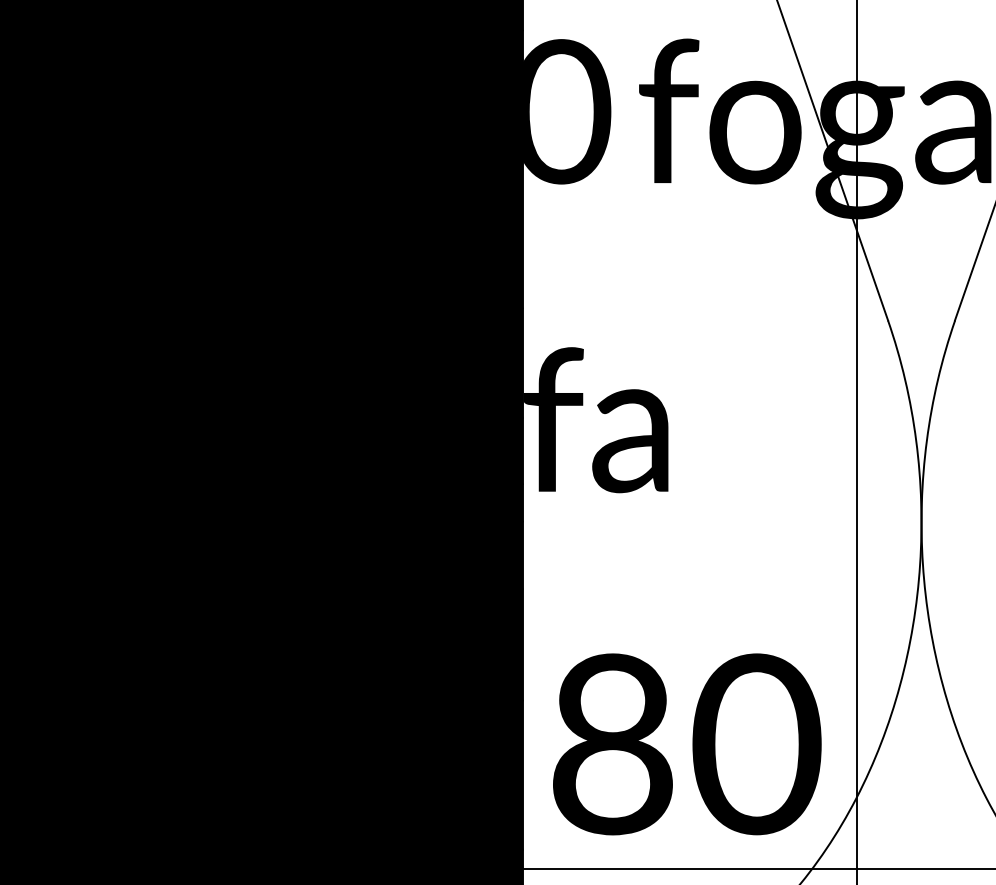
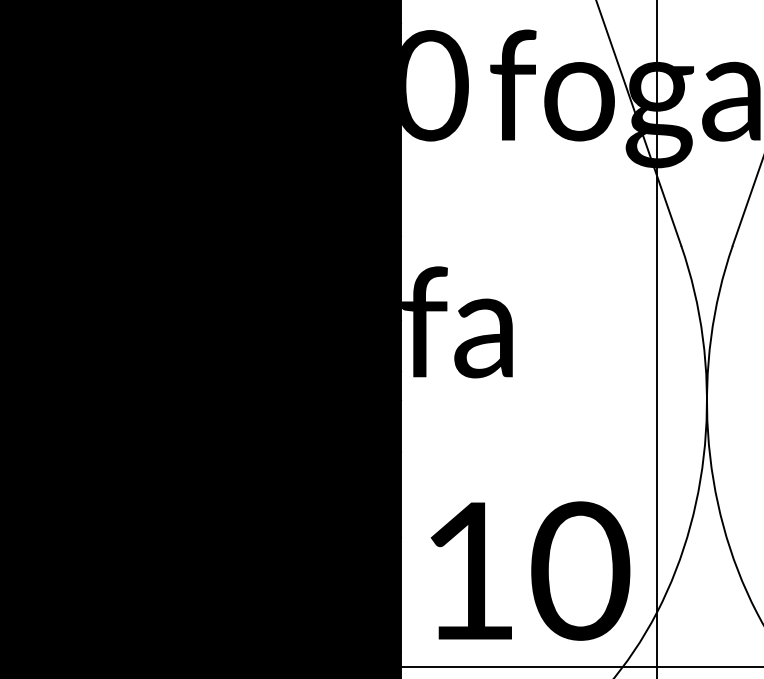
text: (613, 743) -> (470, 570), 80 -> 10

